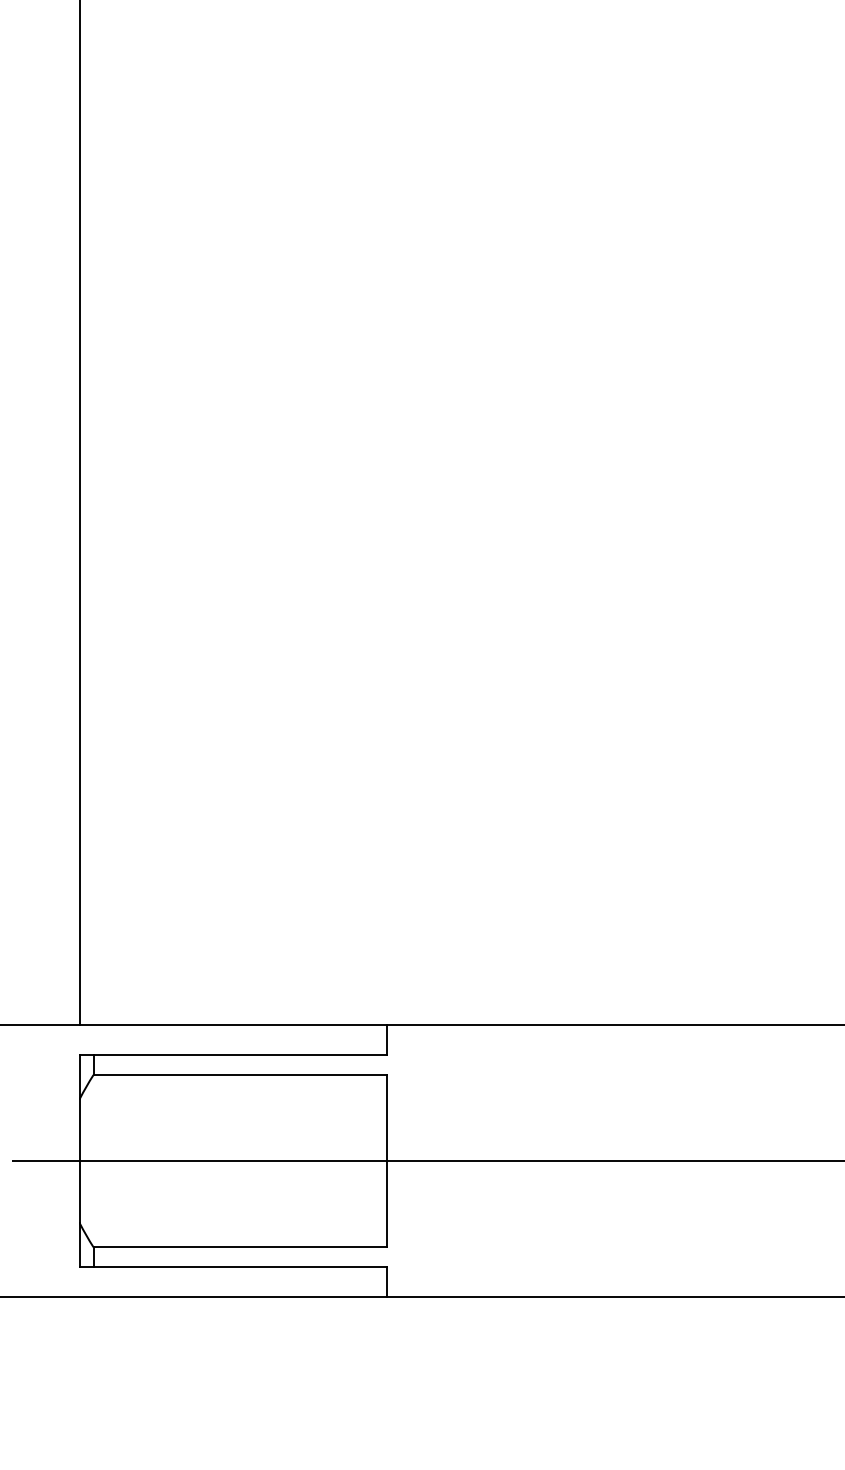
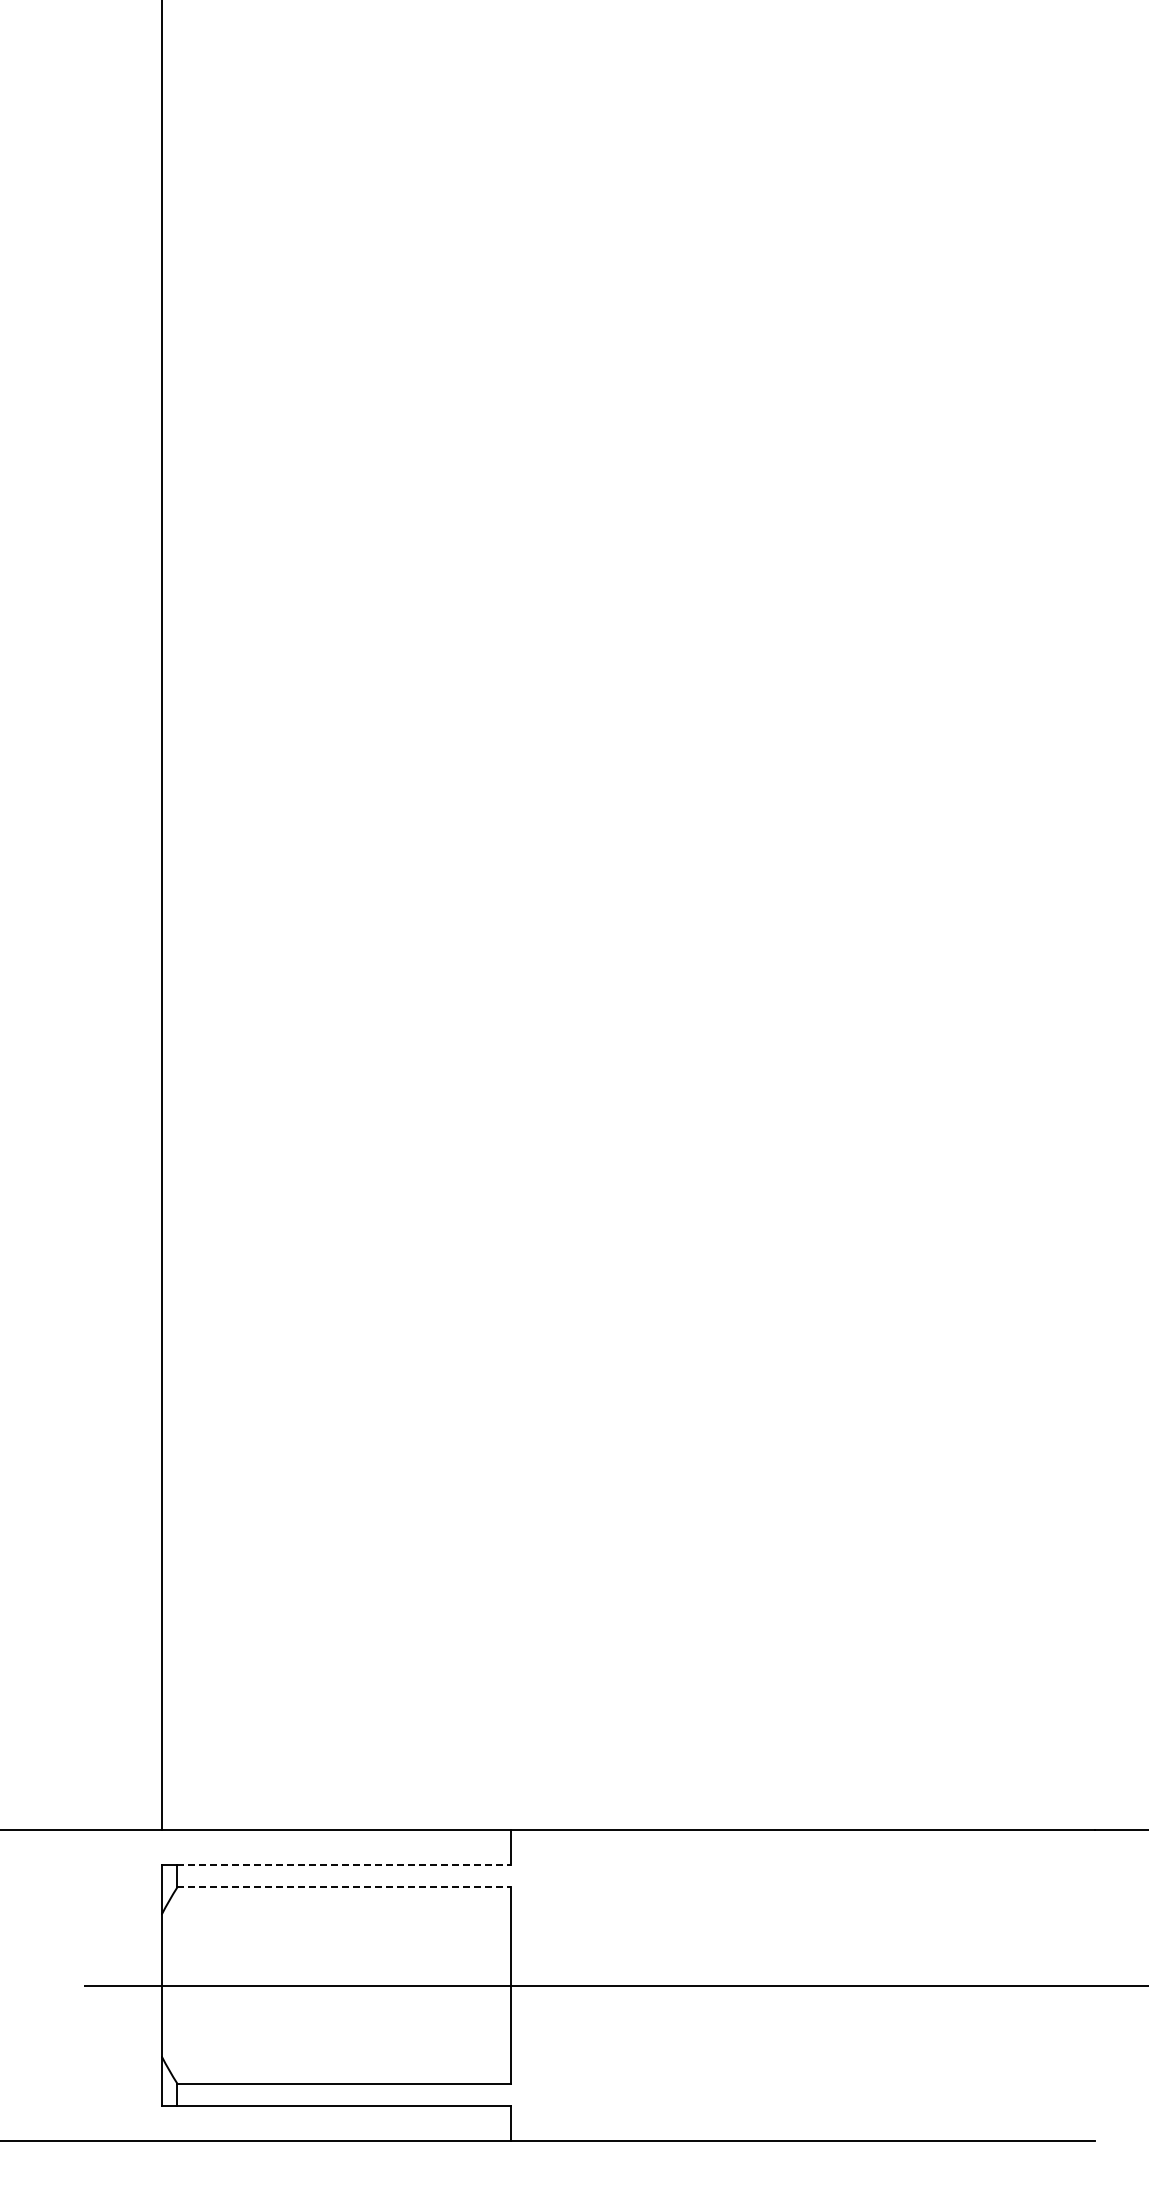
line: (240, 1055) -> (344, 1865), solid -> dashed
line: (240, 1075) -> (344, 1887), solid -> dashed

